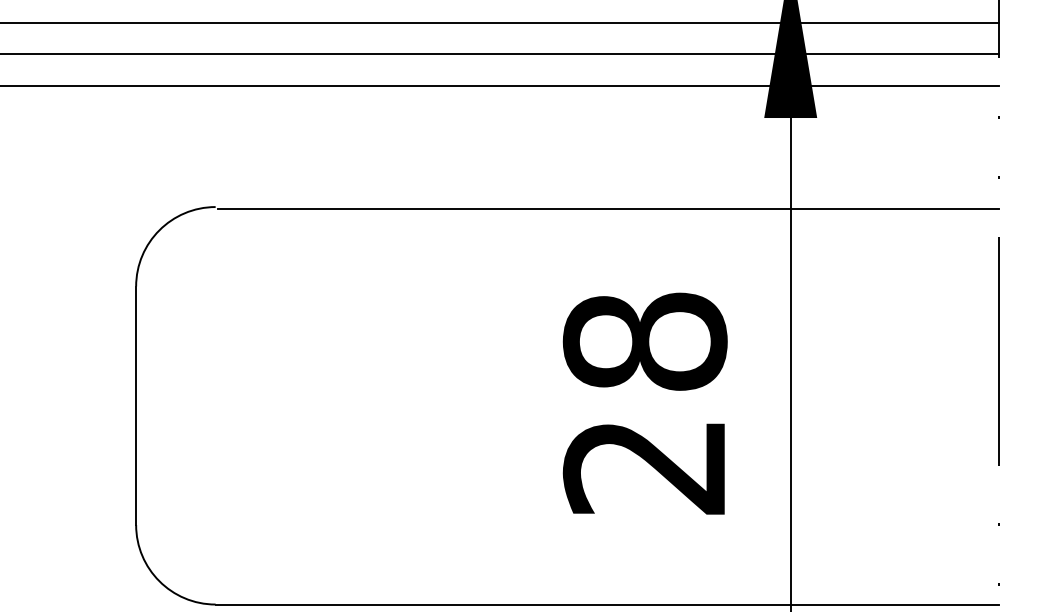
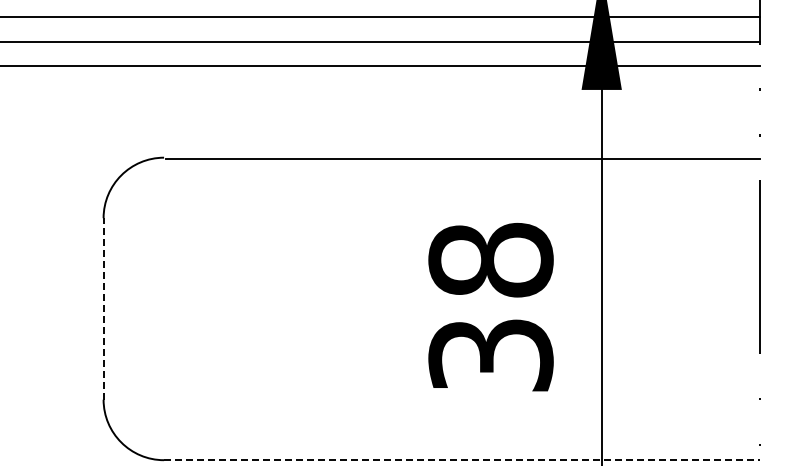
line: (136, 405) -> (103, 308), solid -> dashed
text: (644, 466) -> (490, 355), 28 -> 38
line: (607, 604) -> (462, 460), solid -> dashed

